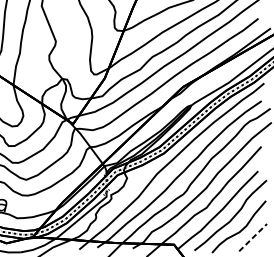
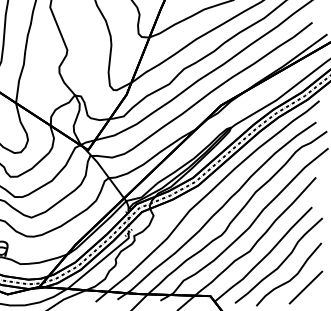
line: (253, 237) -> (306, 287), dashed -> solid

